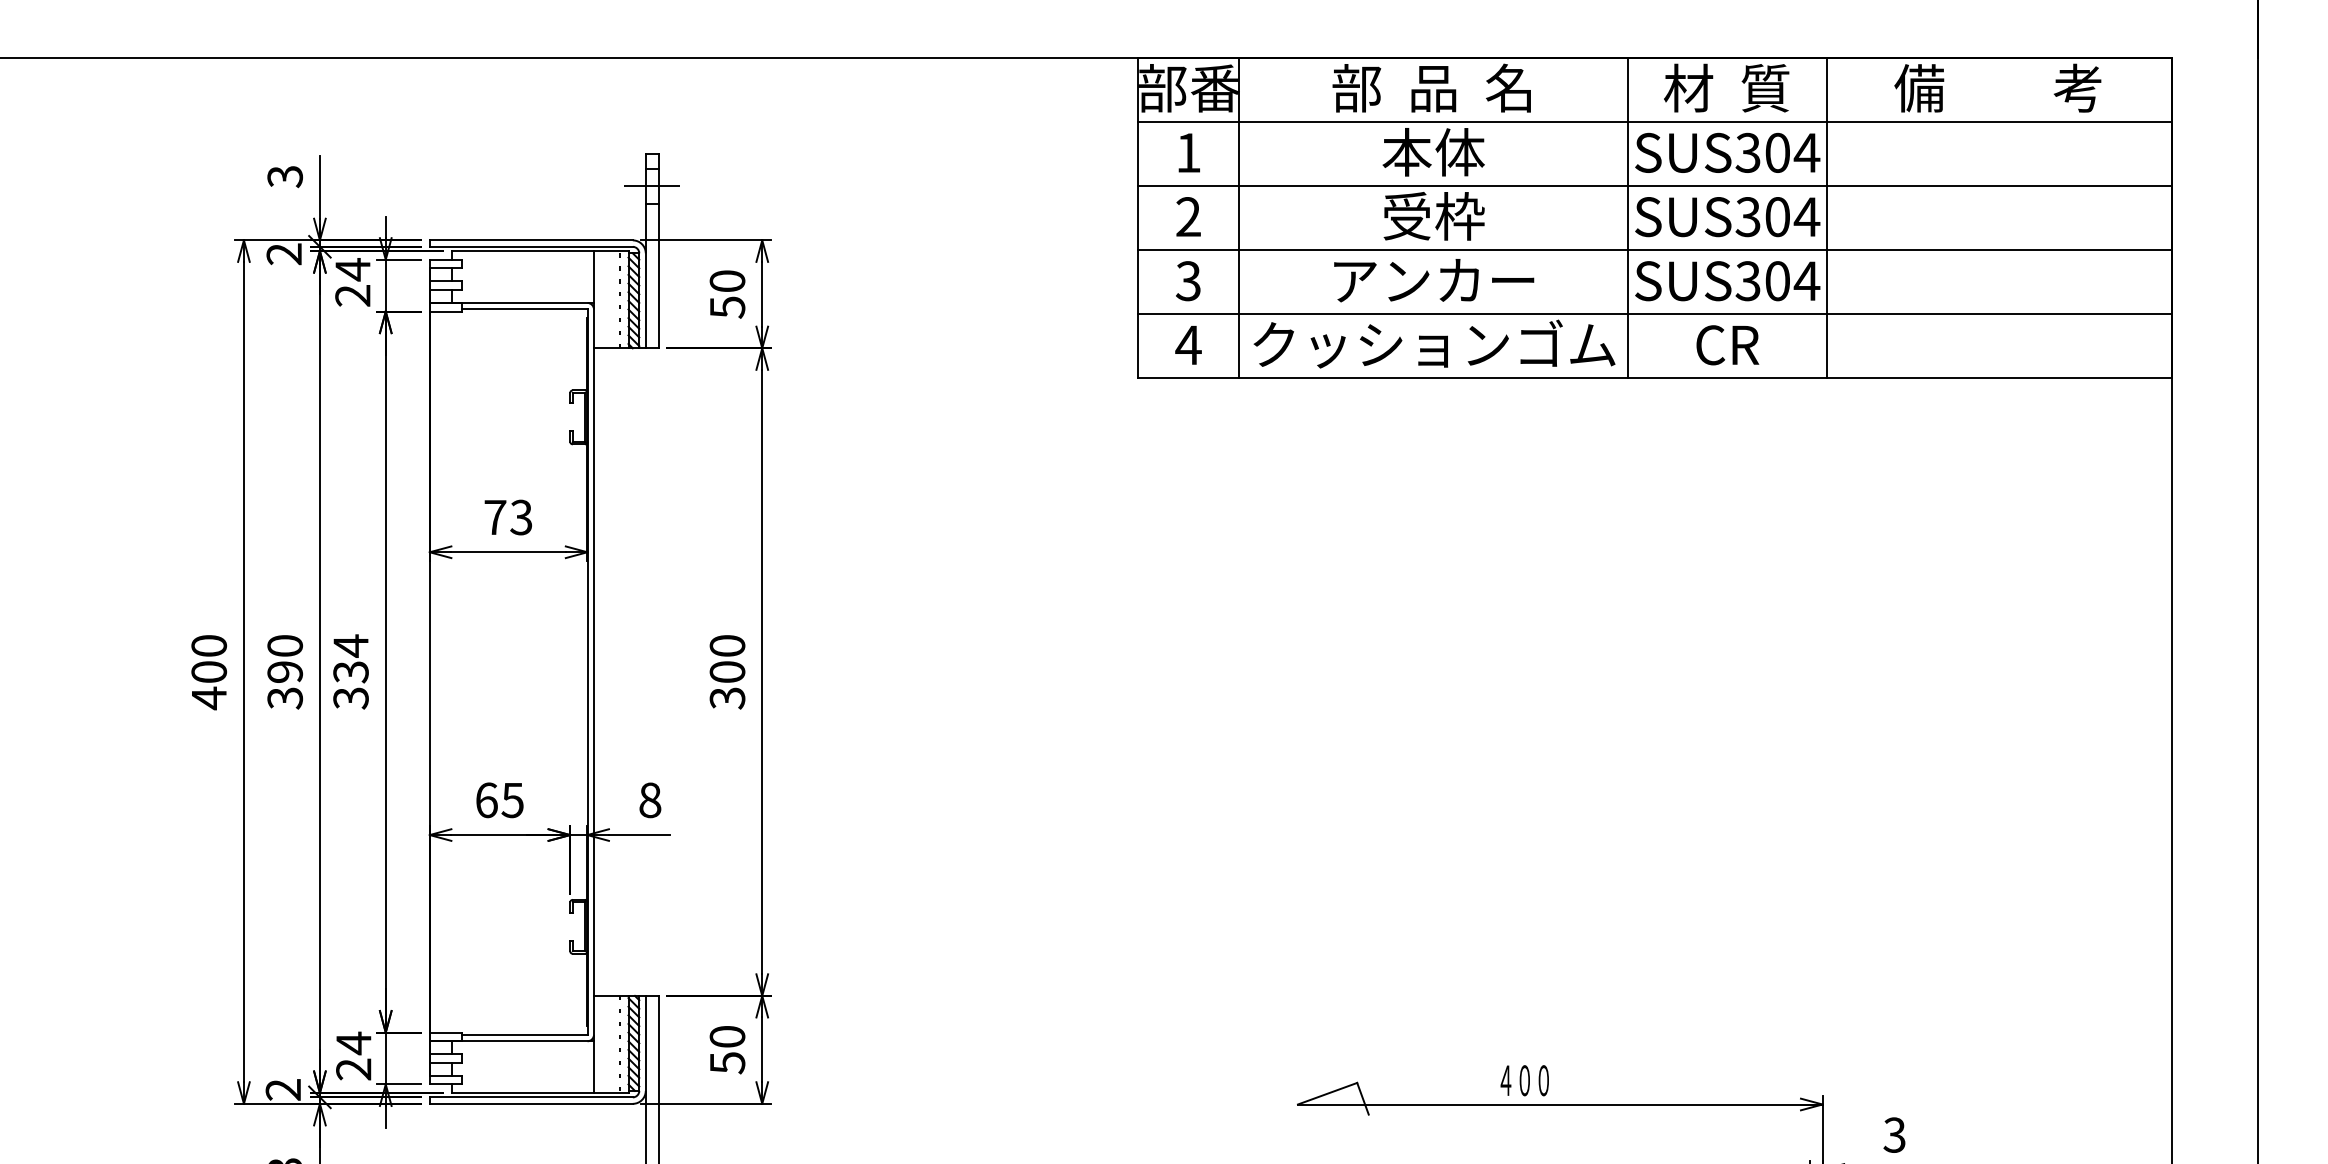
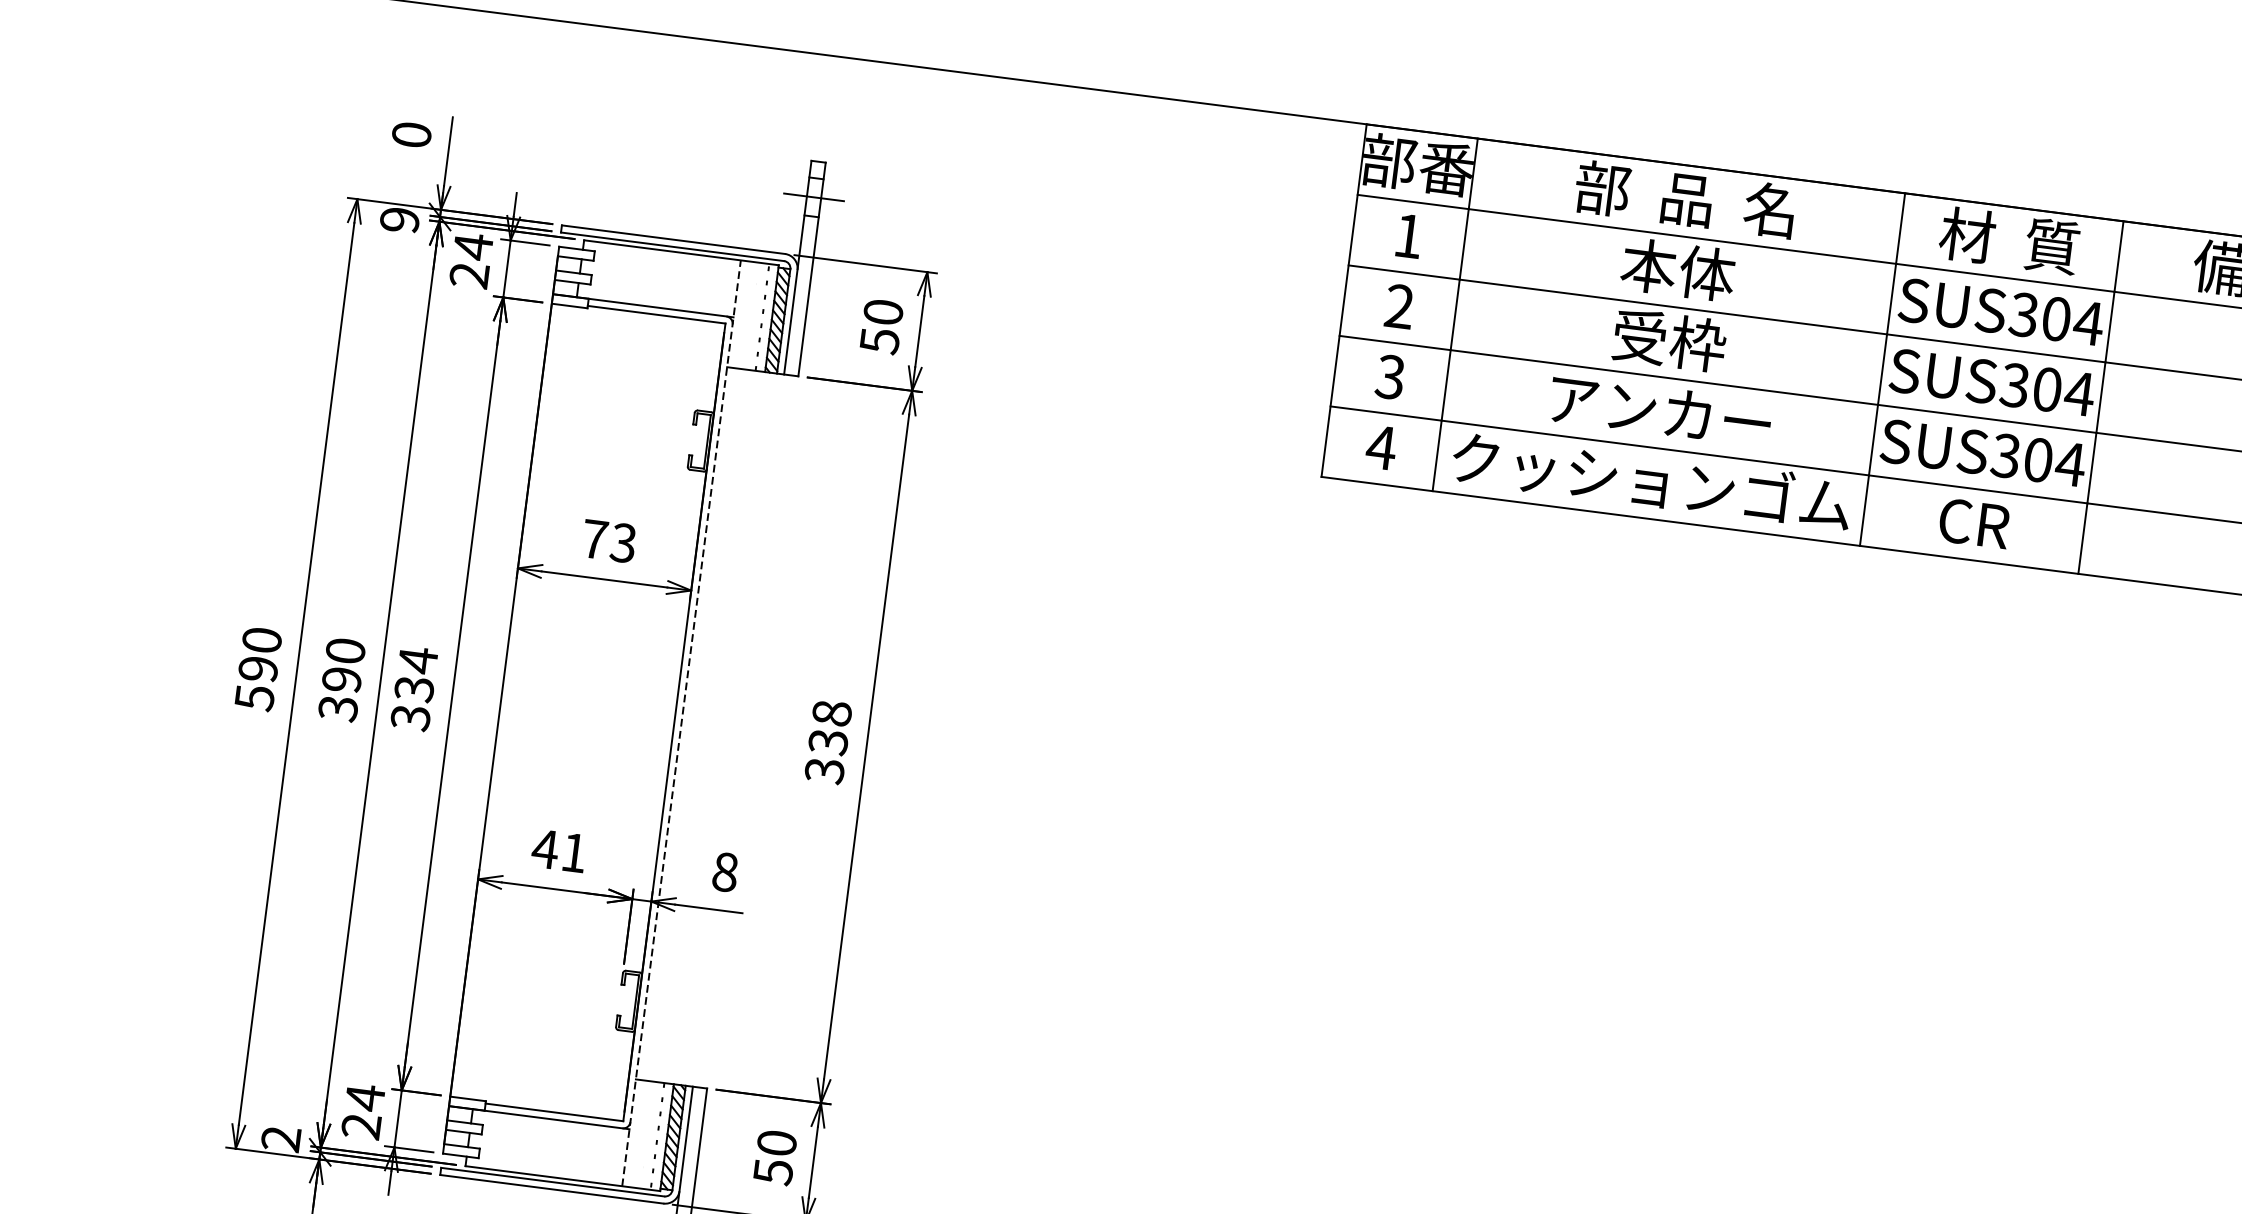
text: (284, 176) -> (411, 134), 3 -> 0
text: (284, 254) -> (400, 220), 2 -> 9
text: (727, 659) -> (830, 728), 300 -> 338
line: (593, 672) -> (680, 723), solid -> dashed
text: (209, 685) -> (256, 683), 400 -> 590
text: (498, 800) -> (558, 851), 65 -> 41

